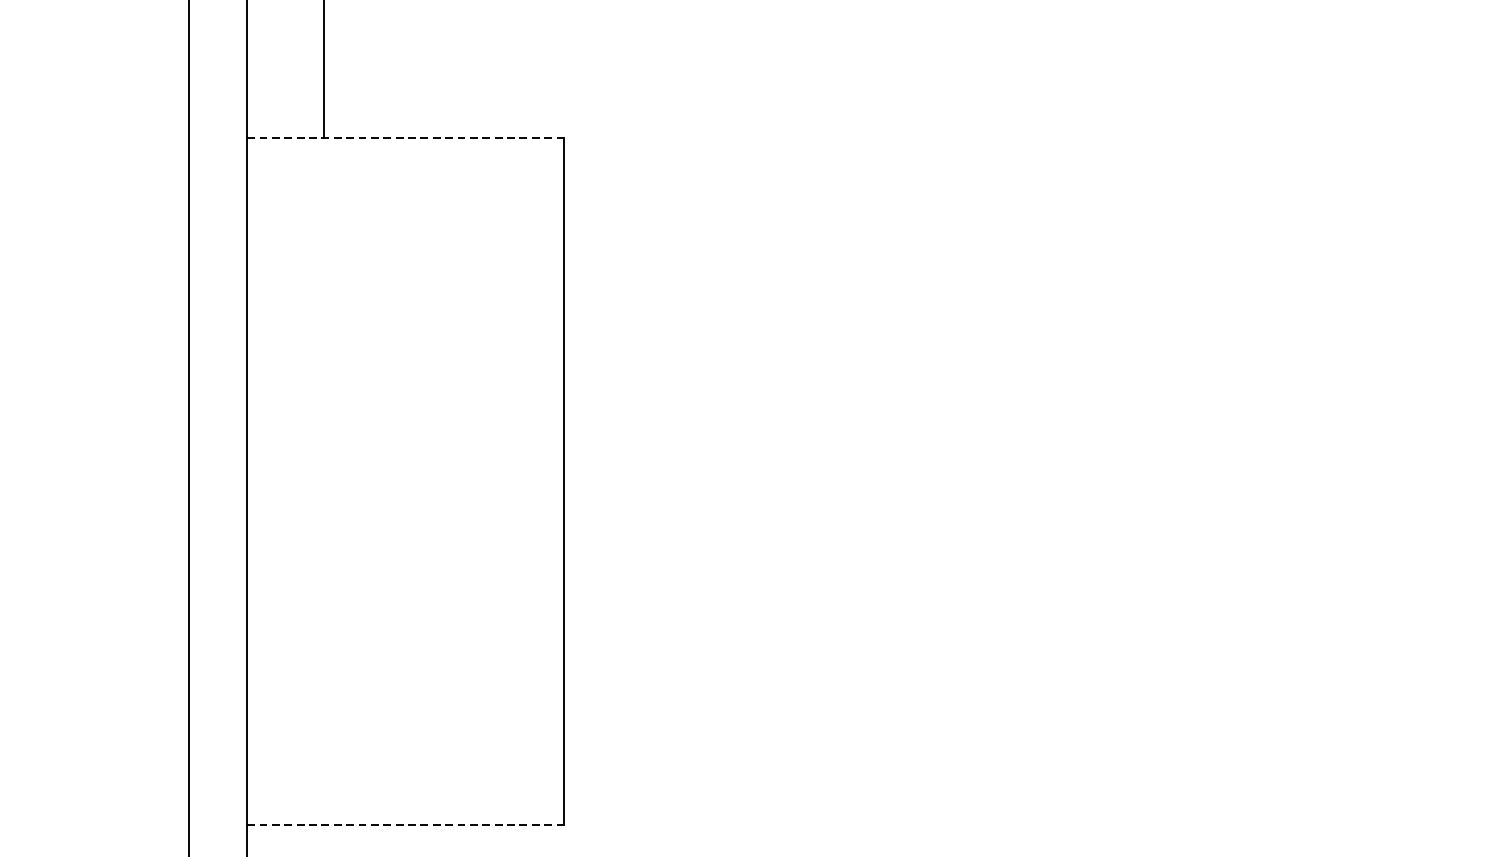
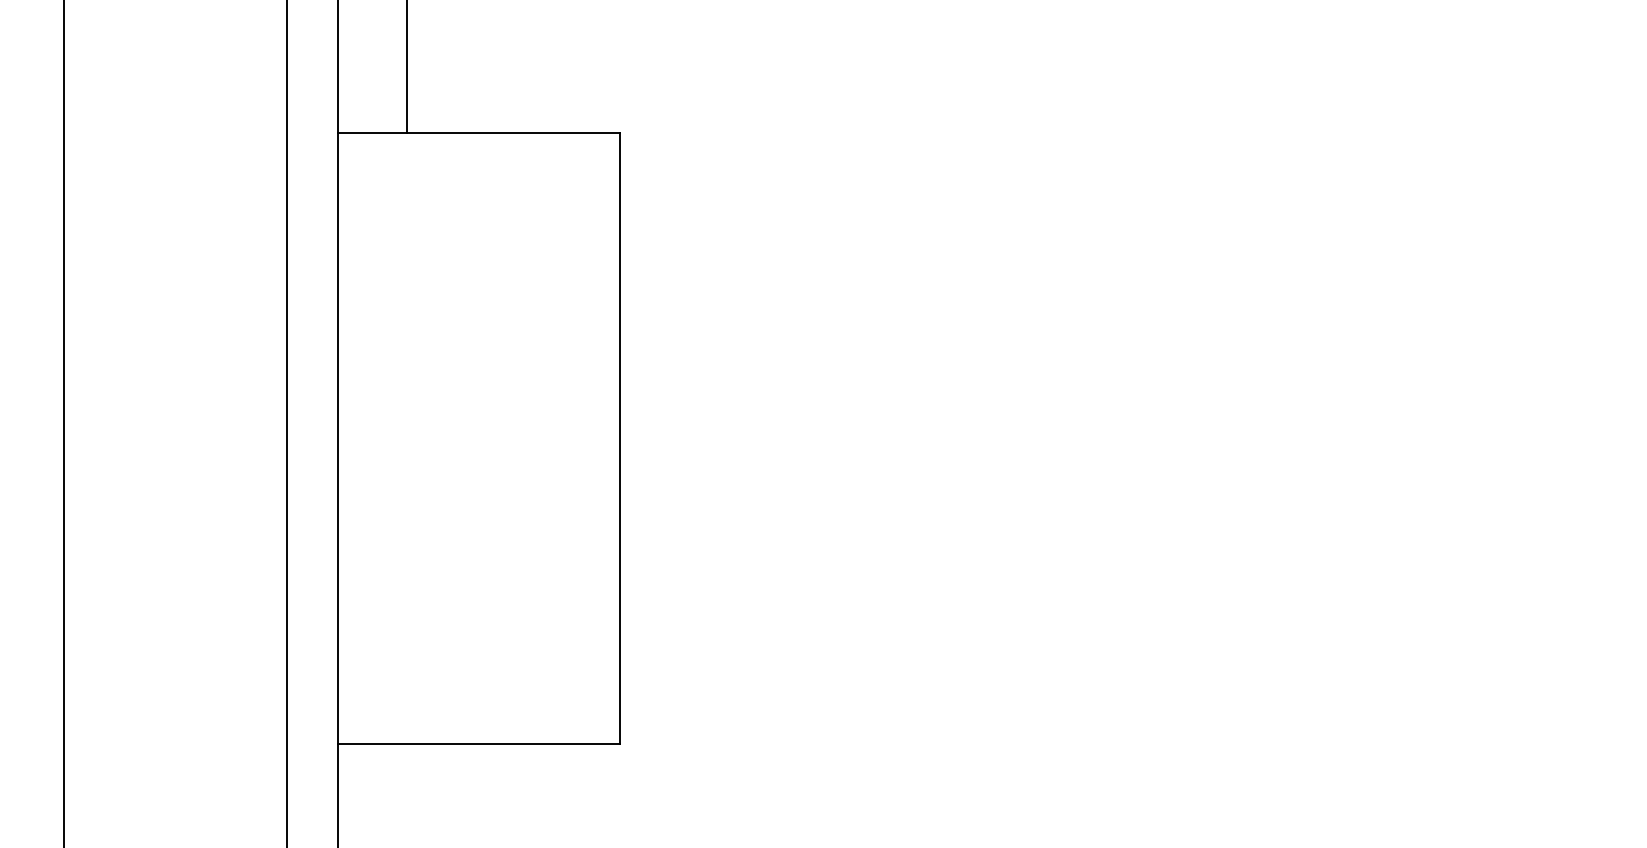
line: (404, 138) -> (478, 133), dashed -> solid
line: (404, 824) -> (478, 743), dashed -> solid

